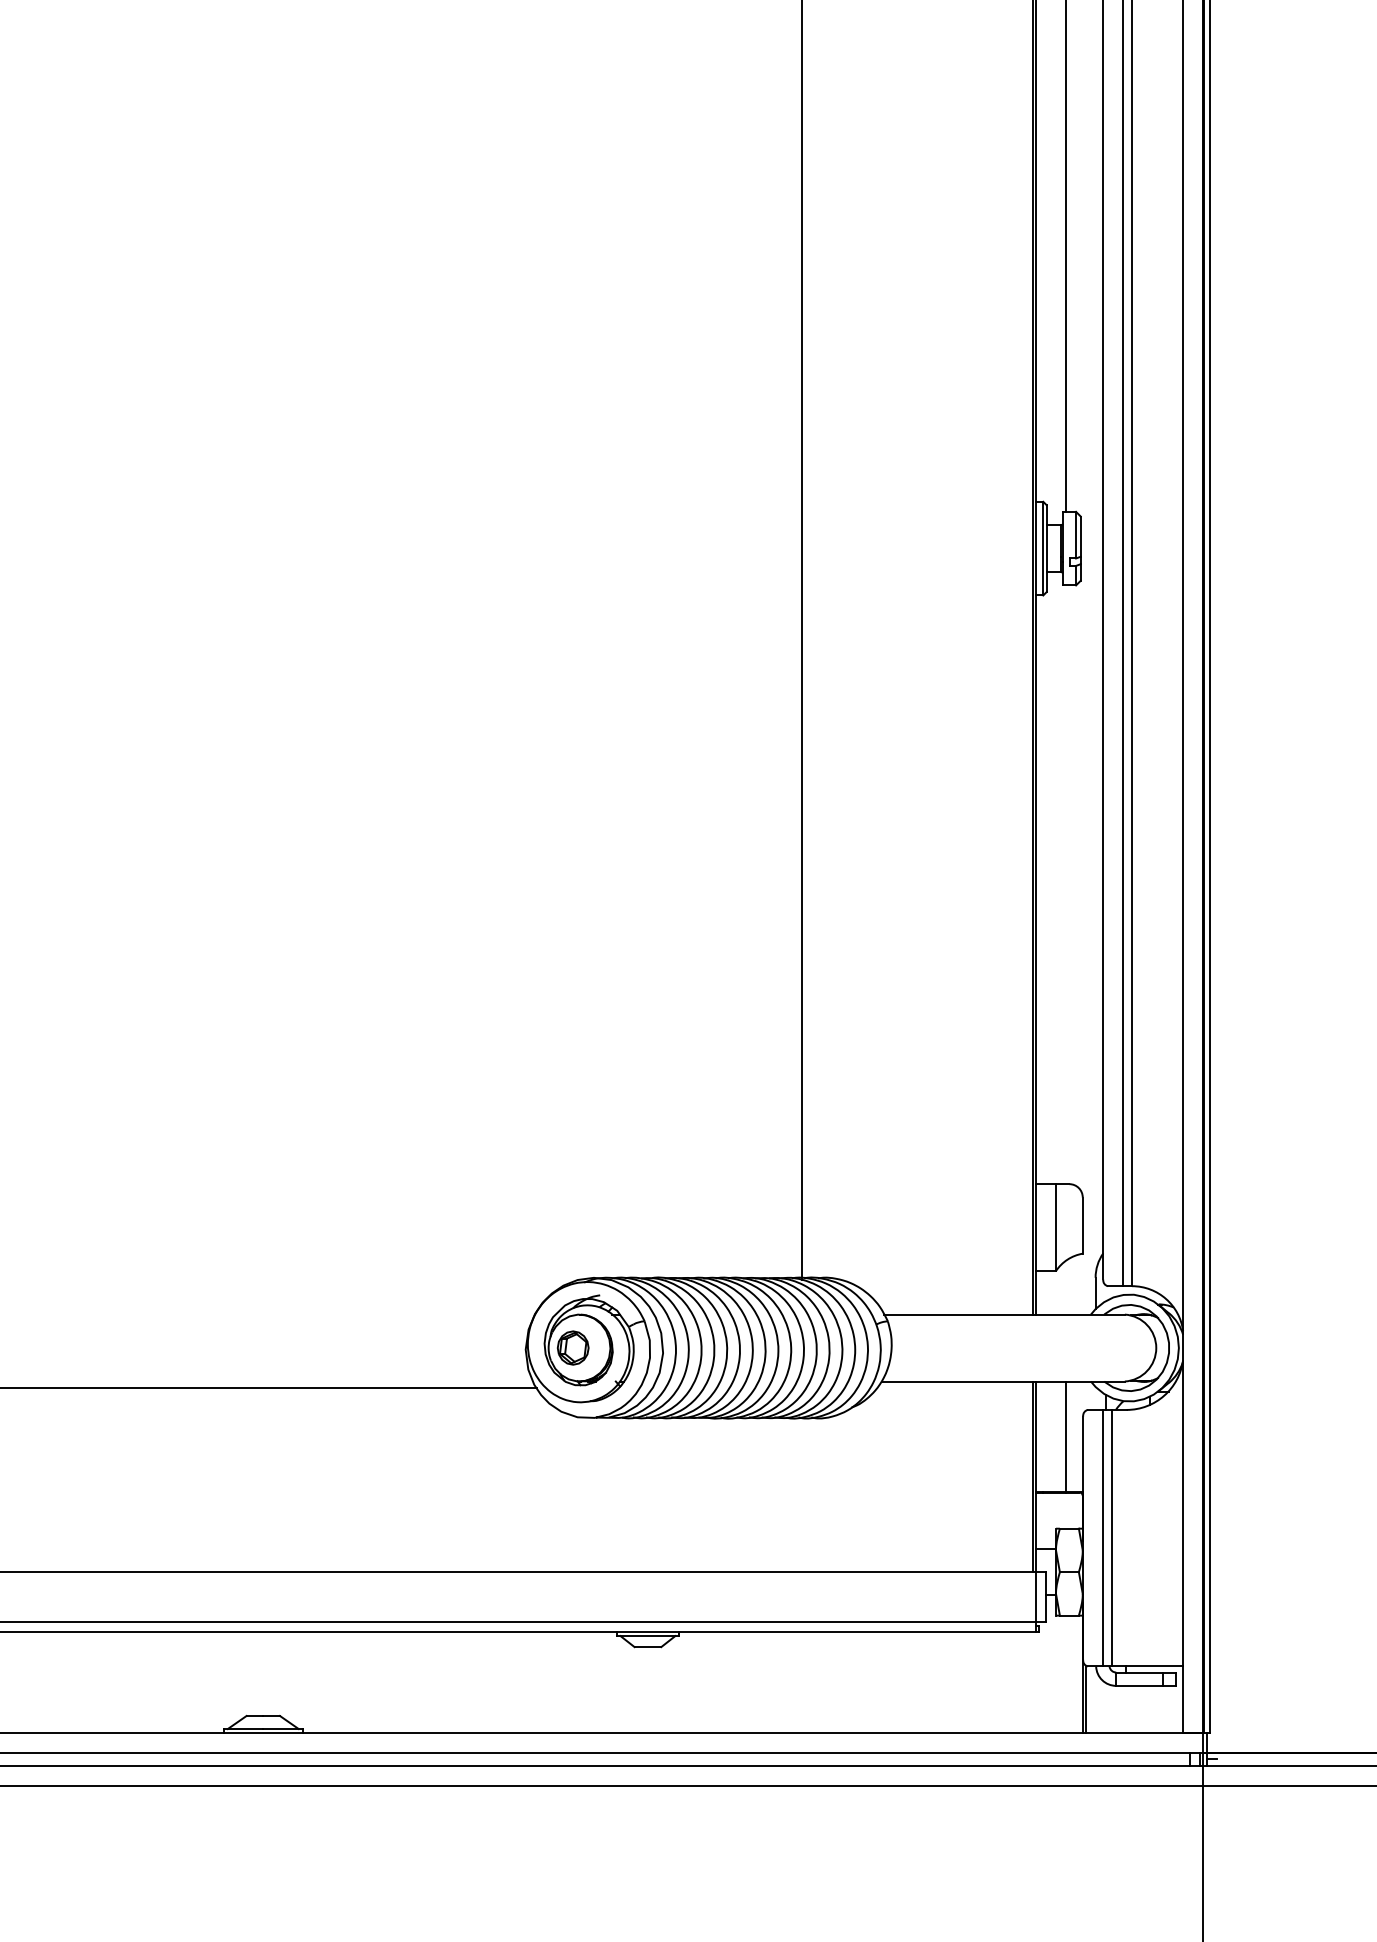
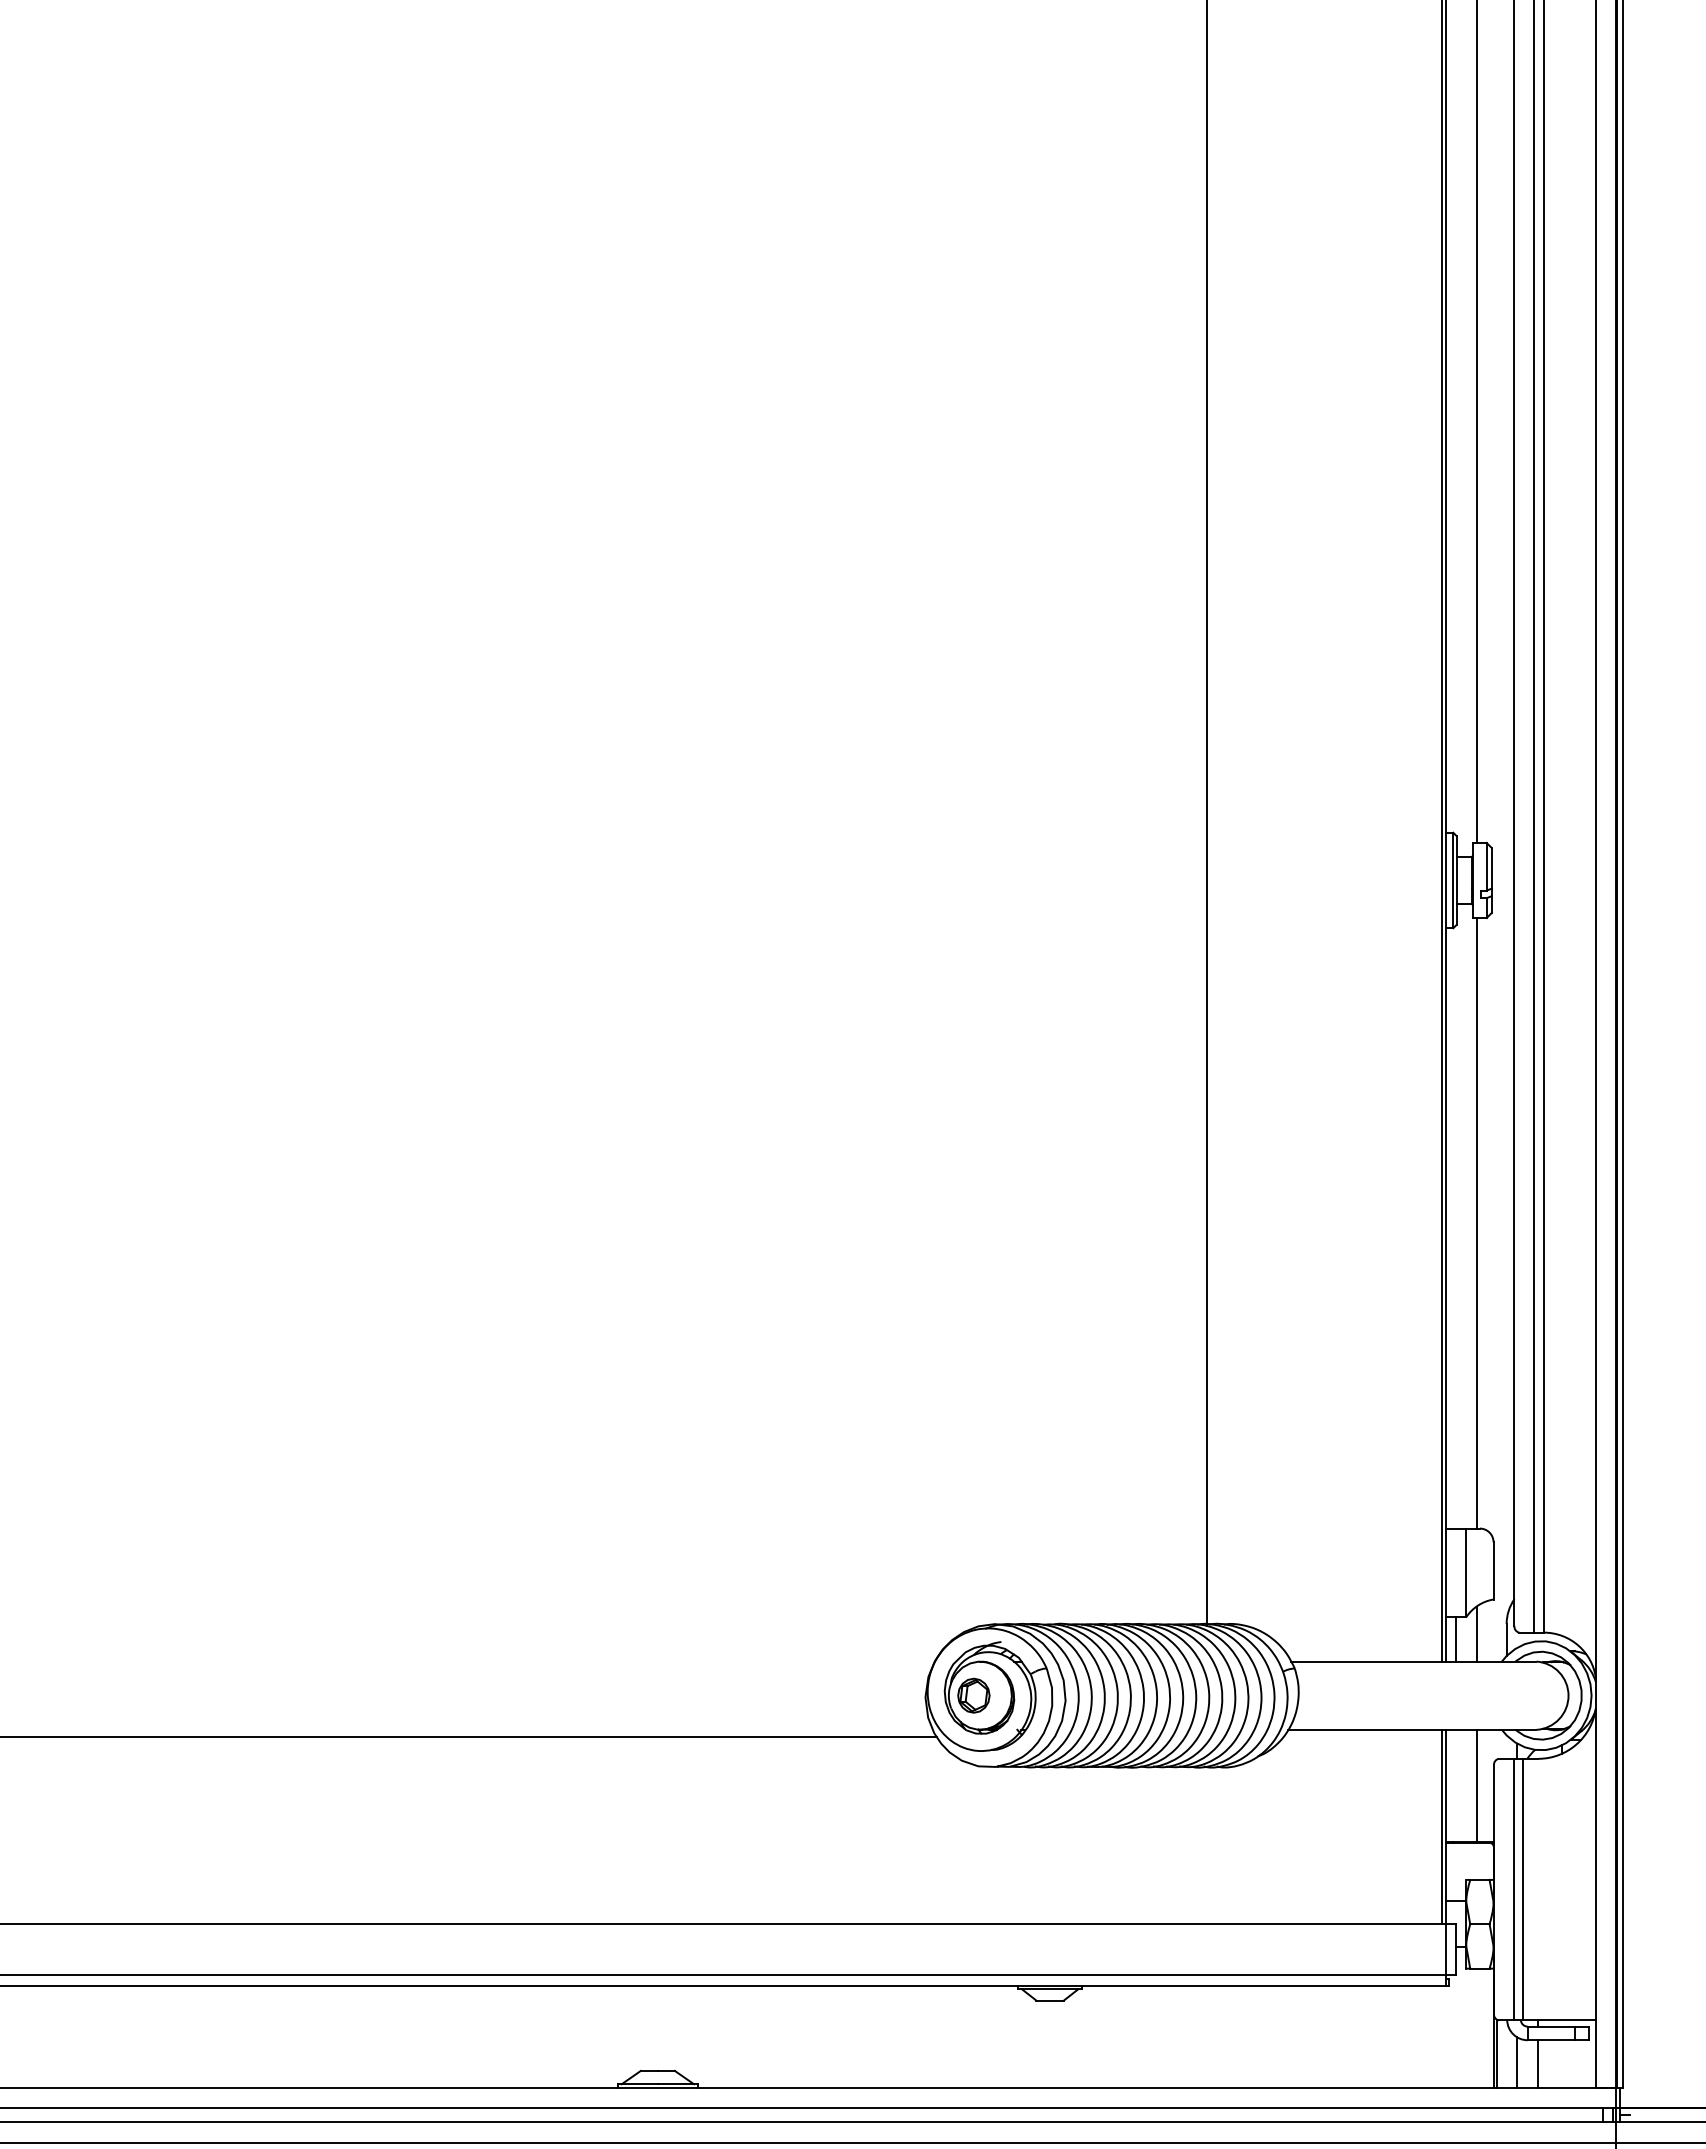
line: (1066, 884) -> (1476, 1223), added
line: (1066, 1287) -> (1476, 1633), added
line: (1046, 1292) -> (1456, 1639), added
line: (1106, 1707) -> (1517, 2062), added
line: (1125, 1708) -> (1537, 2063), added

